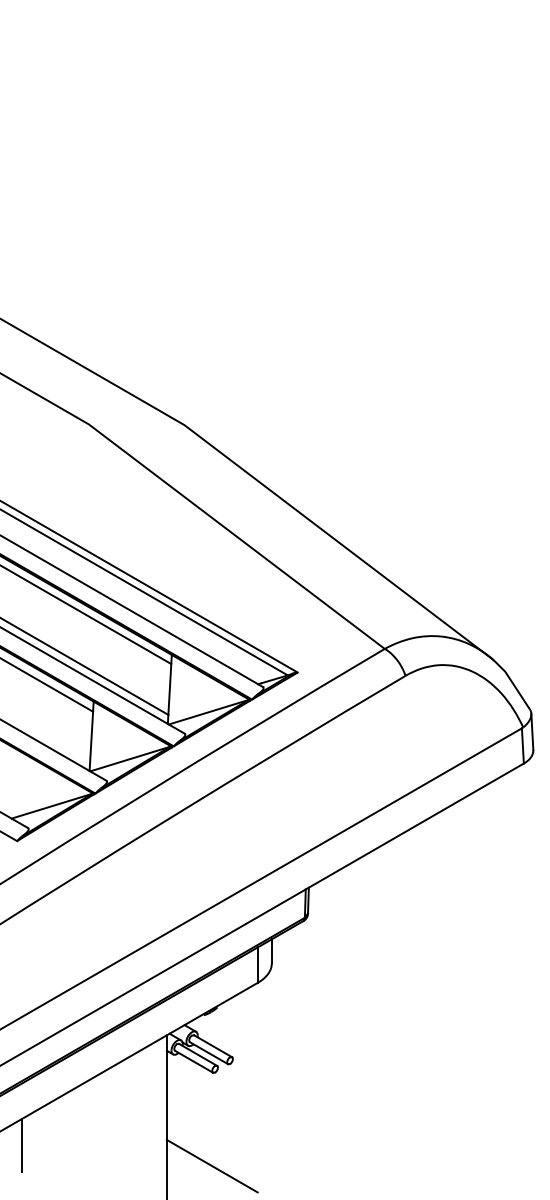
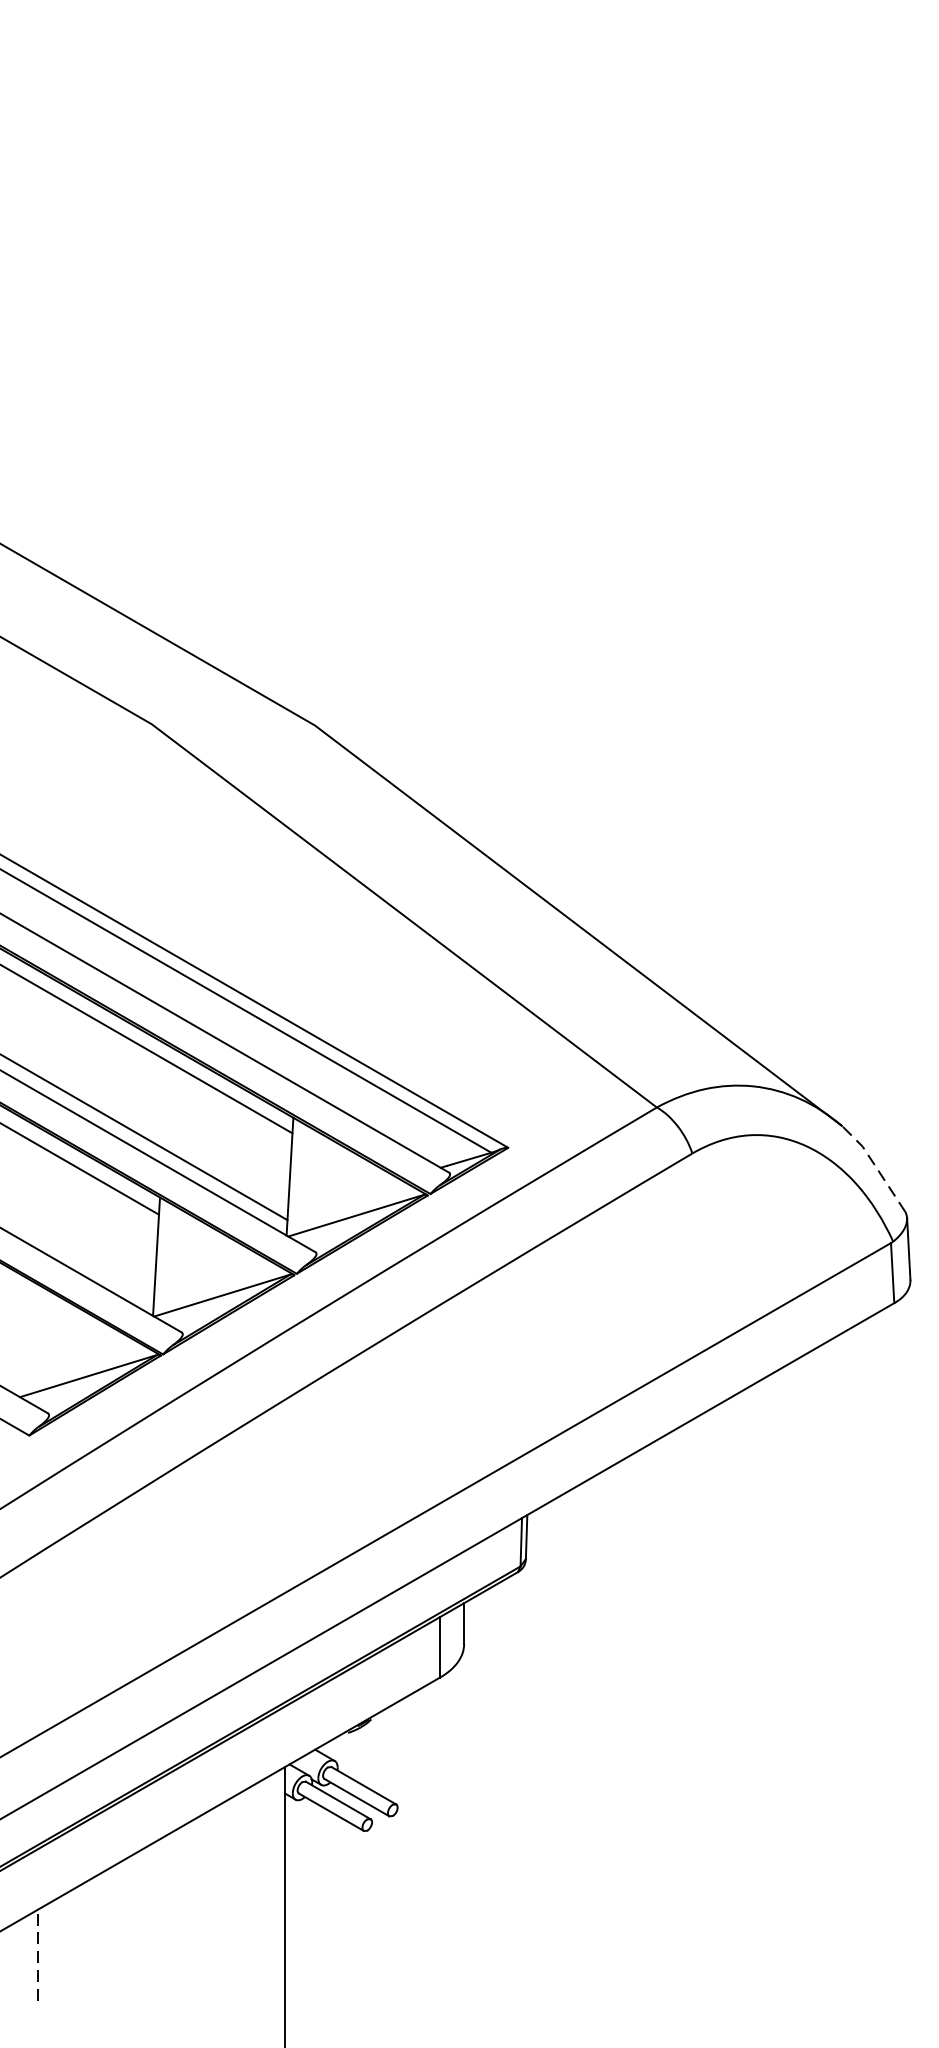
line: (512, 683) -> (874, 1166), solid -> dashed
line: (22, 1145) -> (38, 1955), solid -> dashed
line: (211, 1165) -> (361, 1989), removed

